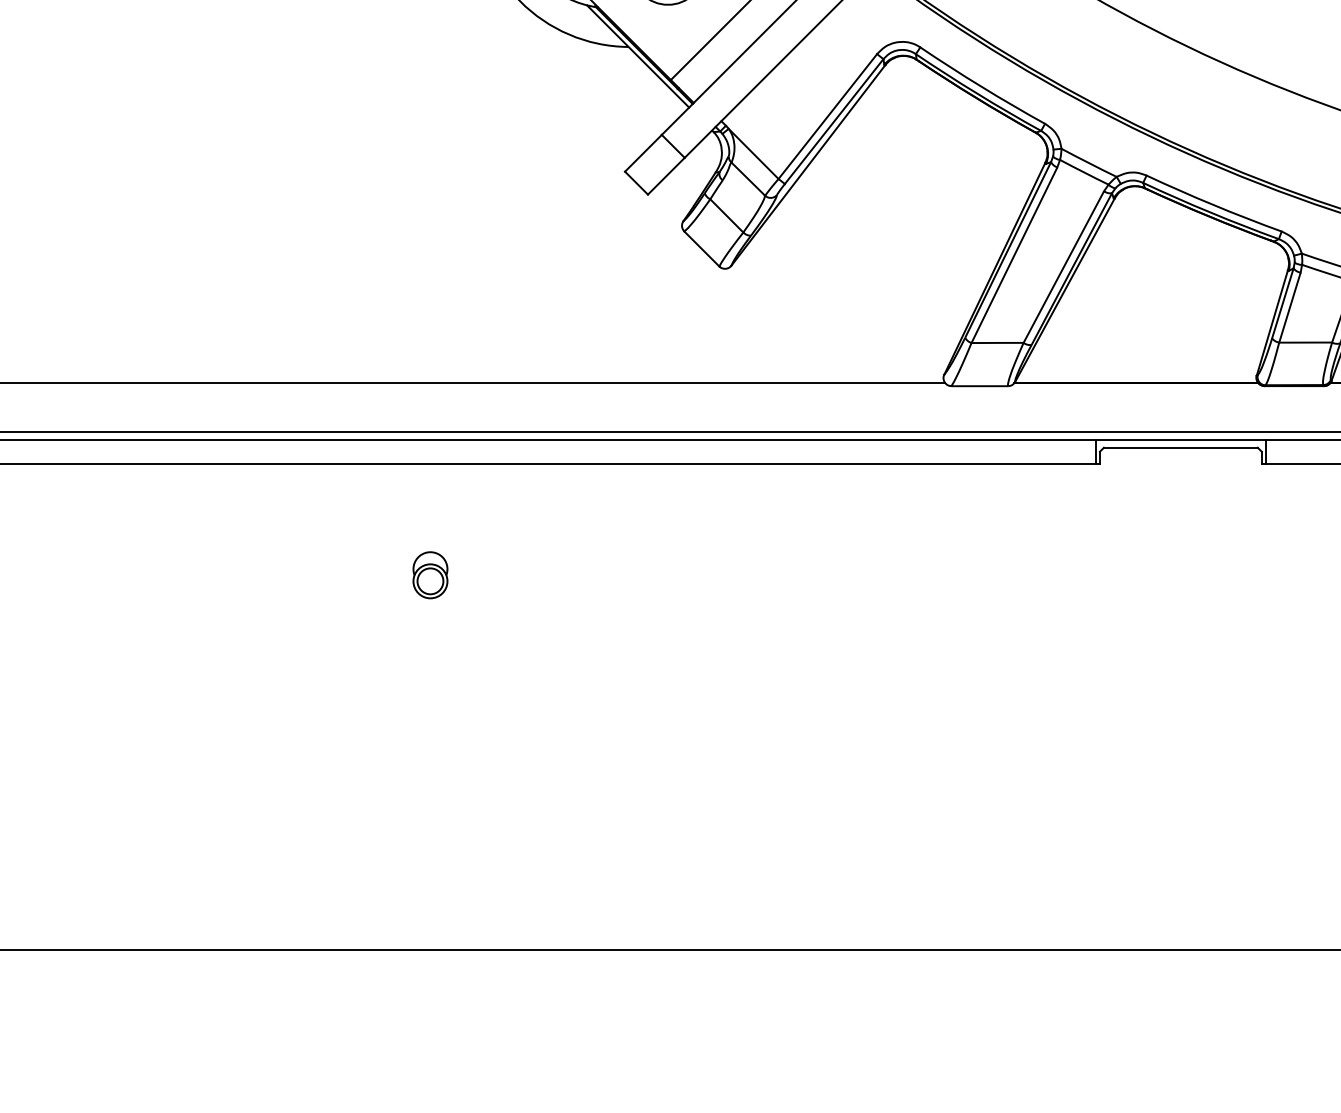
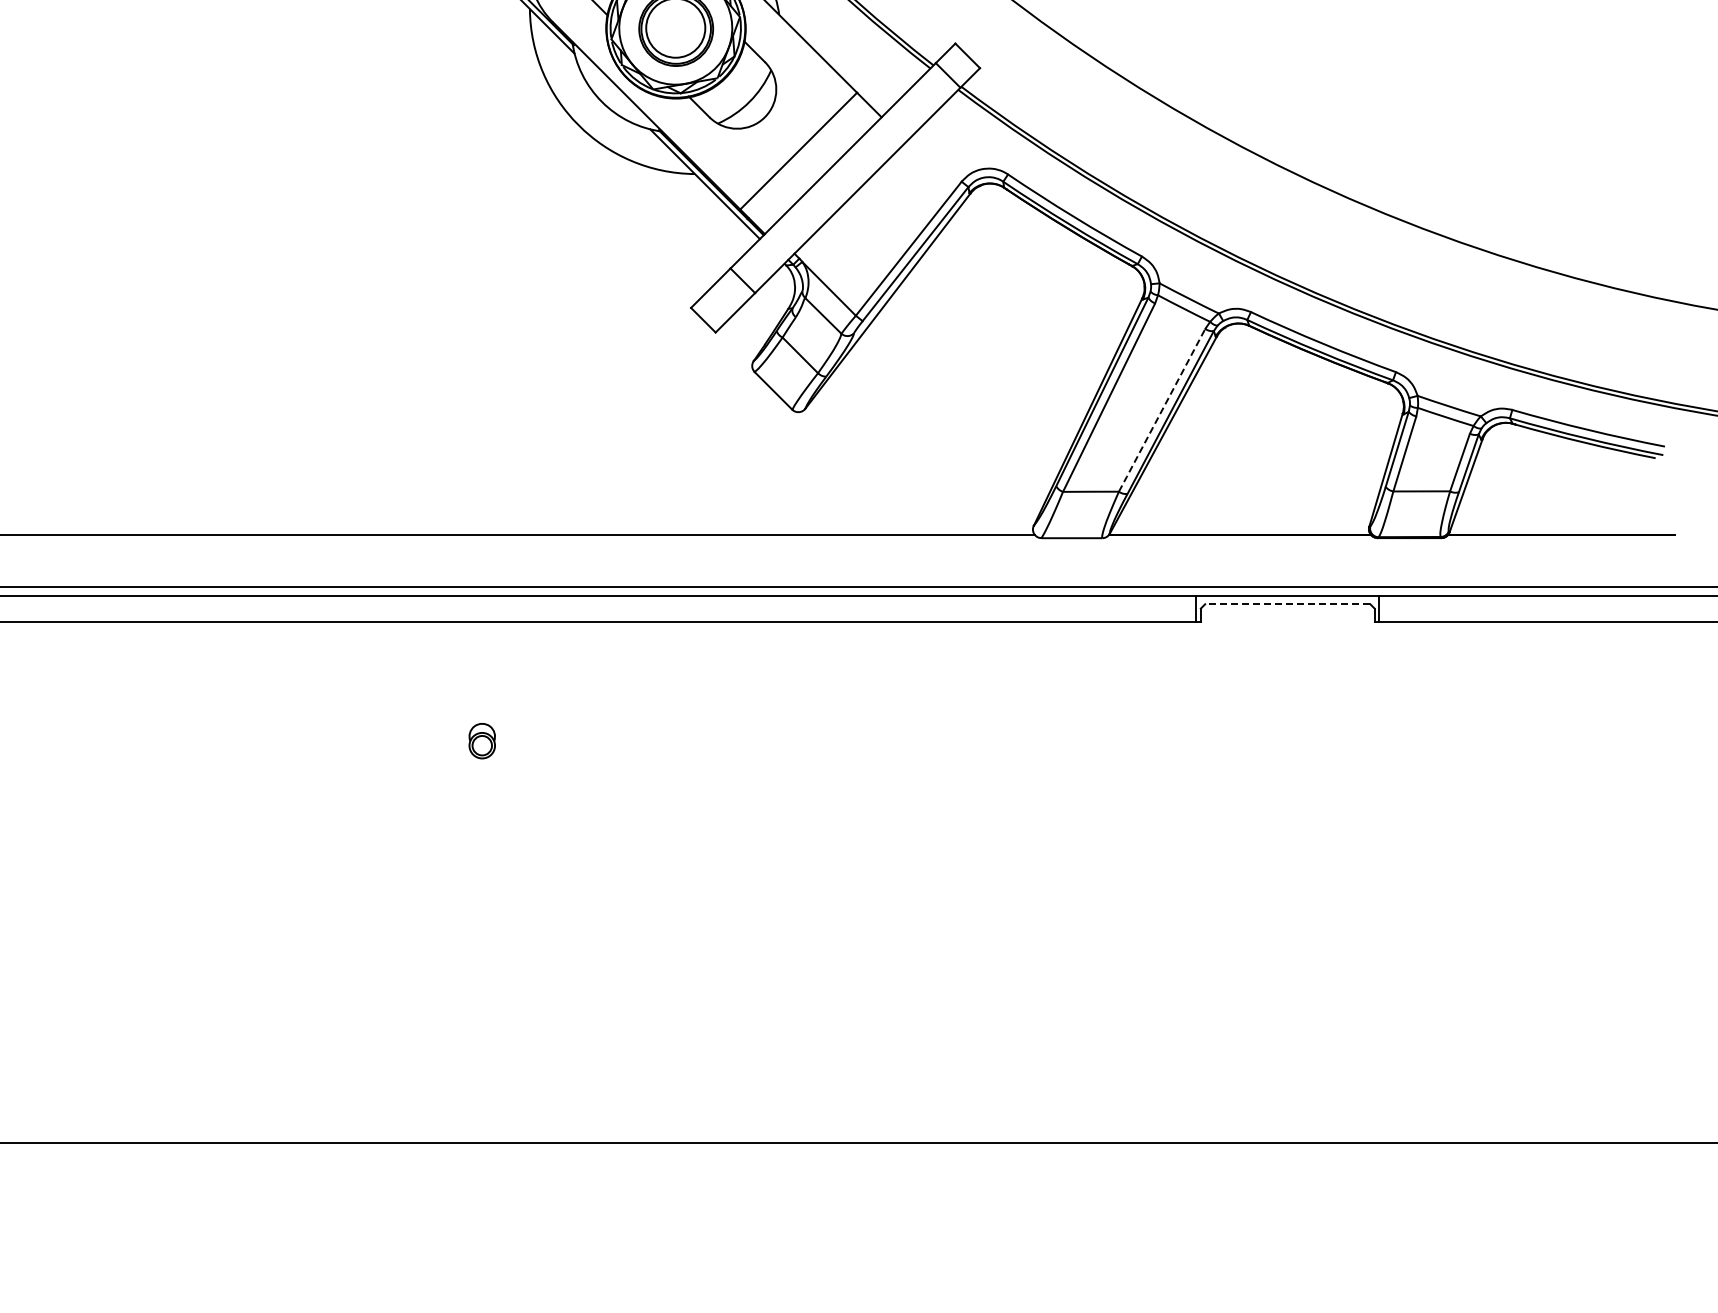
line: (1063, 268) -> (1161, 411), solid -> dashed
line: (1180, 447) -> (1287, 604), solid -> dashed
part: (430, 574) -> (482, 740), size x0.7

